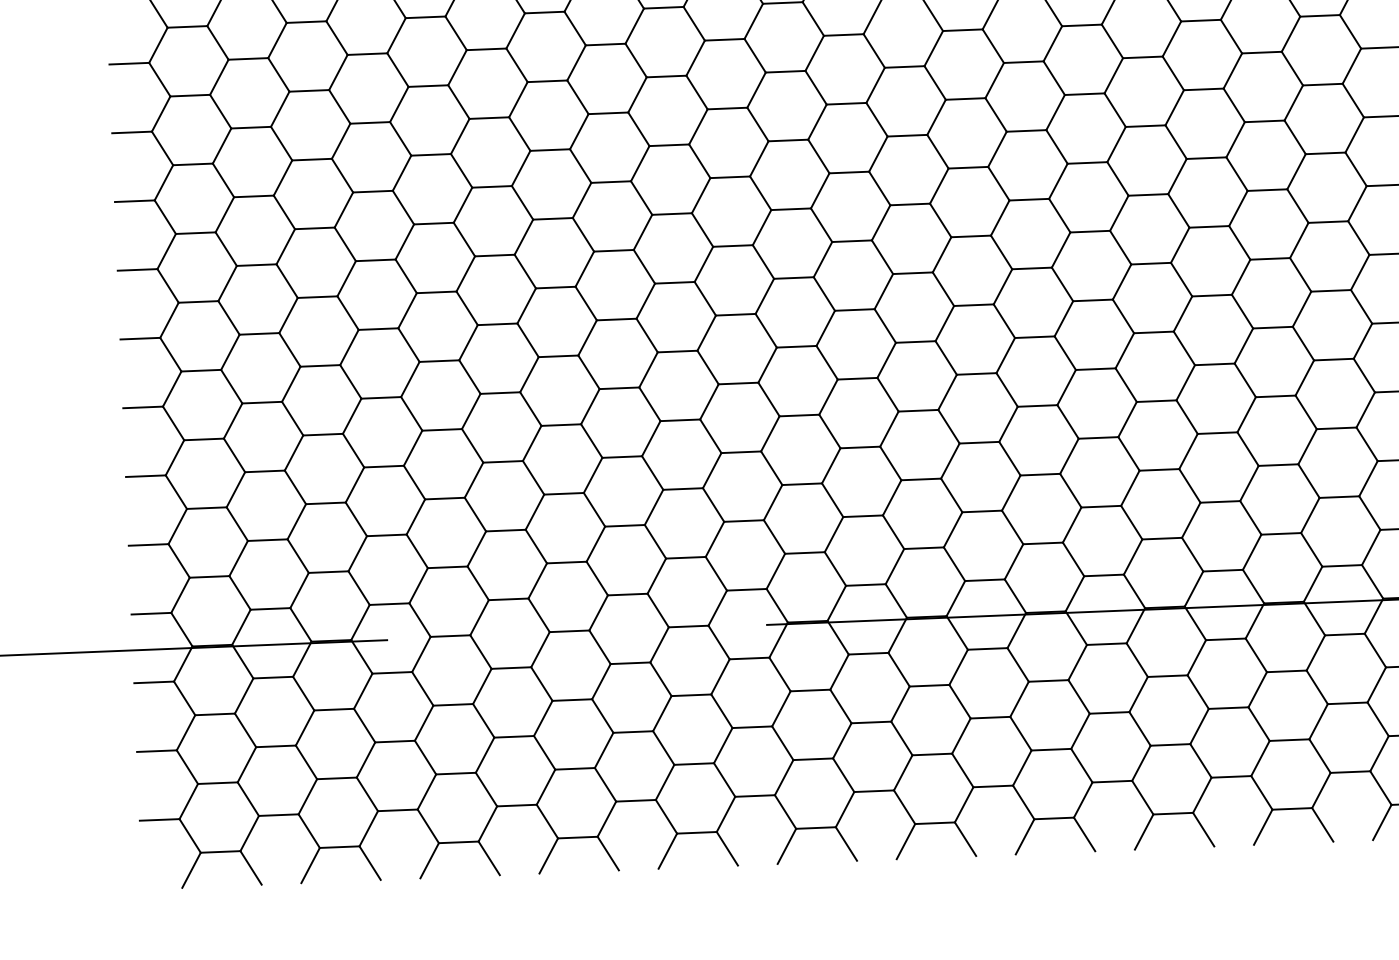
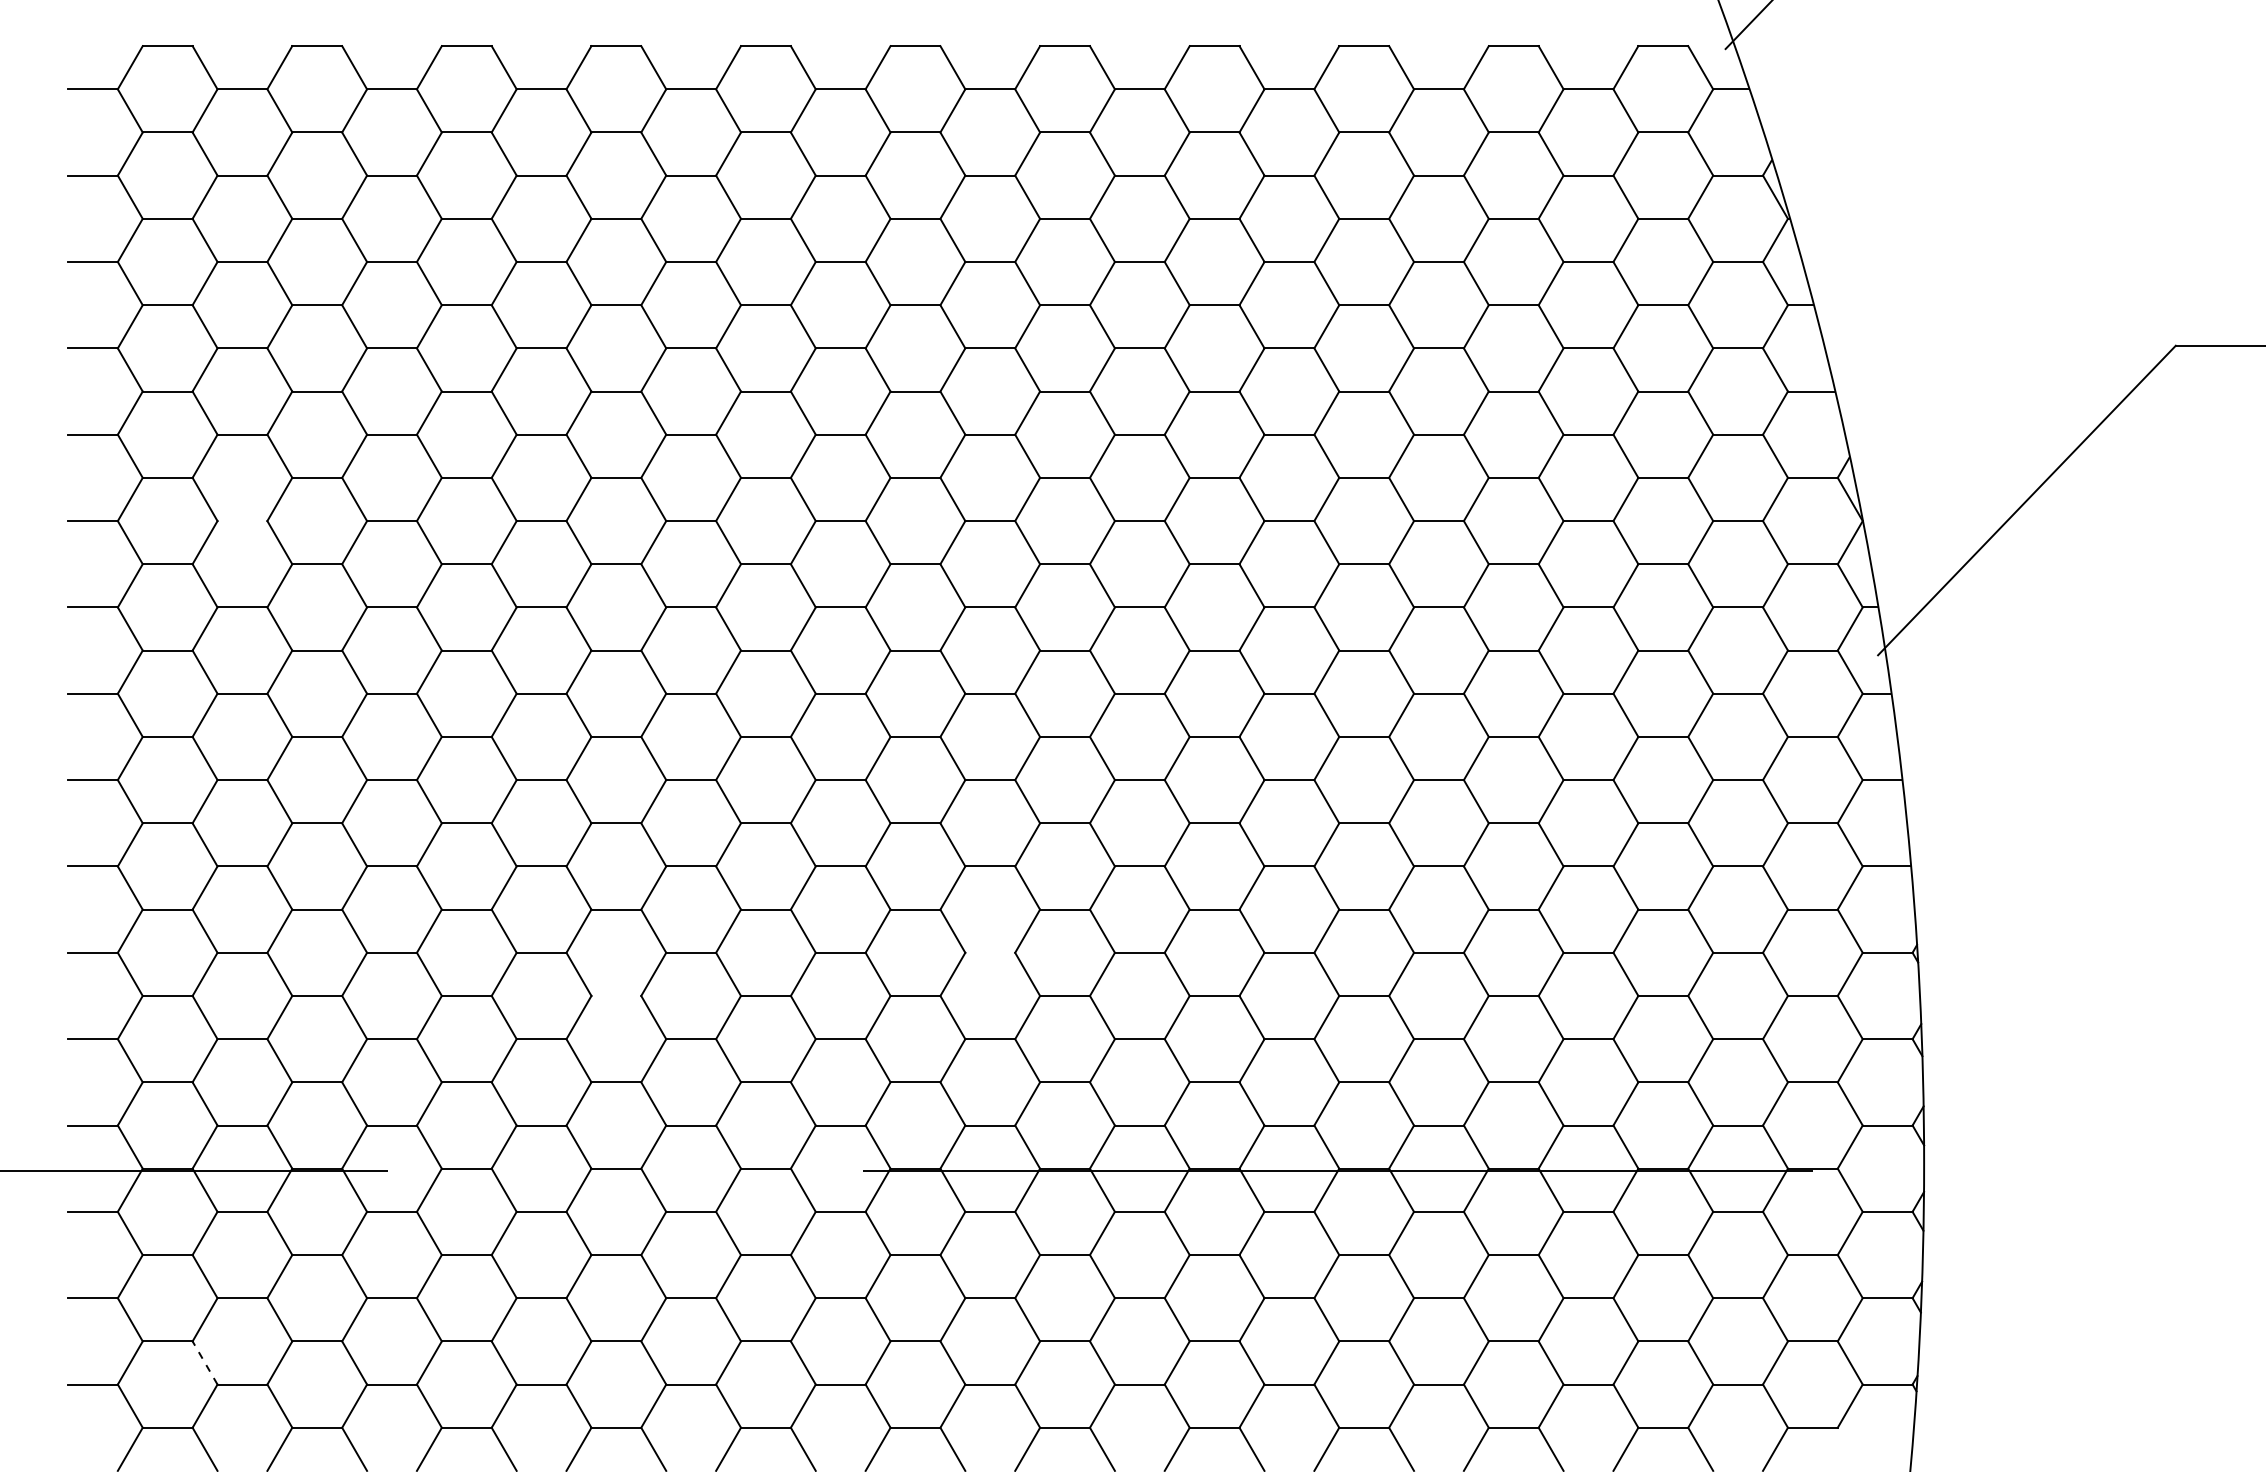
line: (251, 128) -> (242, 521), removed
line: (860, 447) -> (990, 952), removed
line: (564, 493) -> (616, 995), removed
line: (248, 798) -> (205, 1362), solid -> dashed

